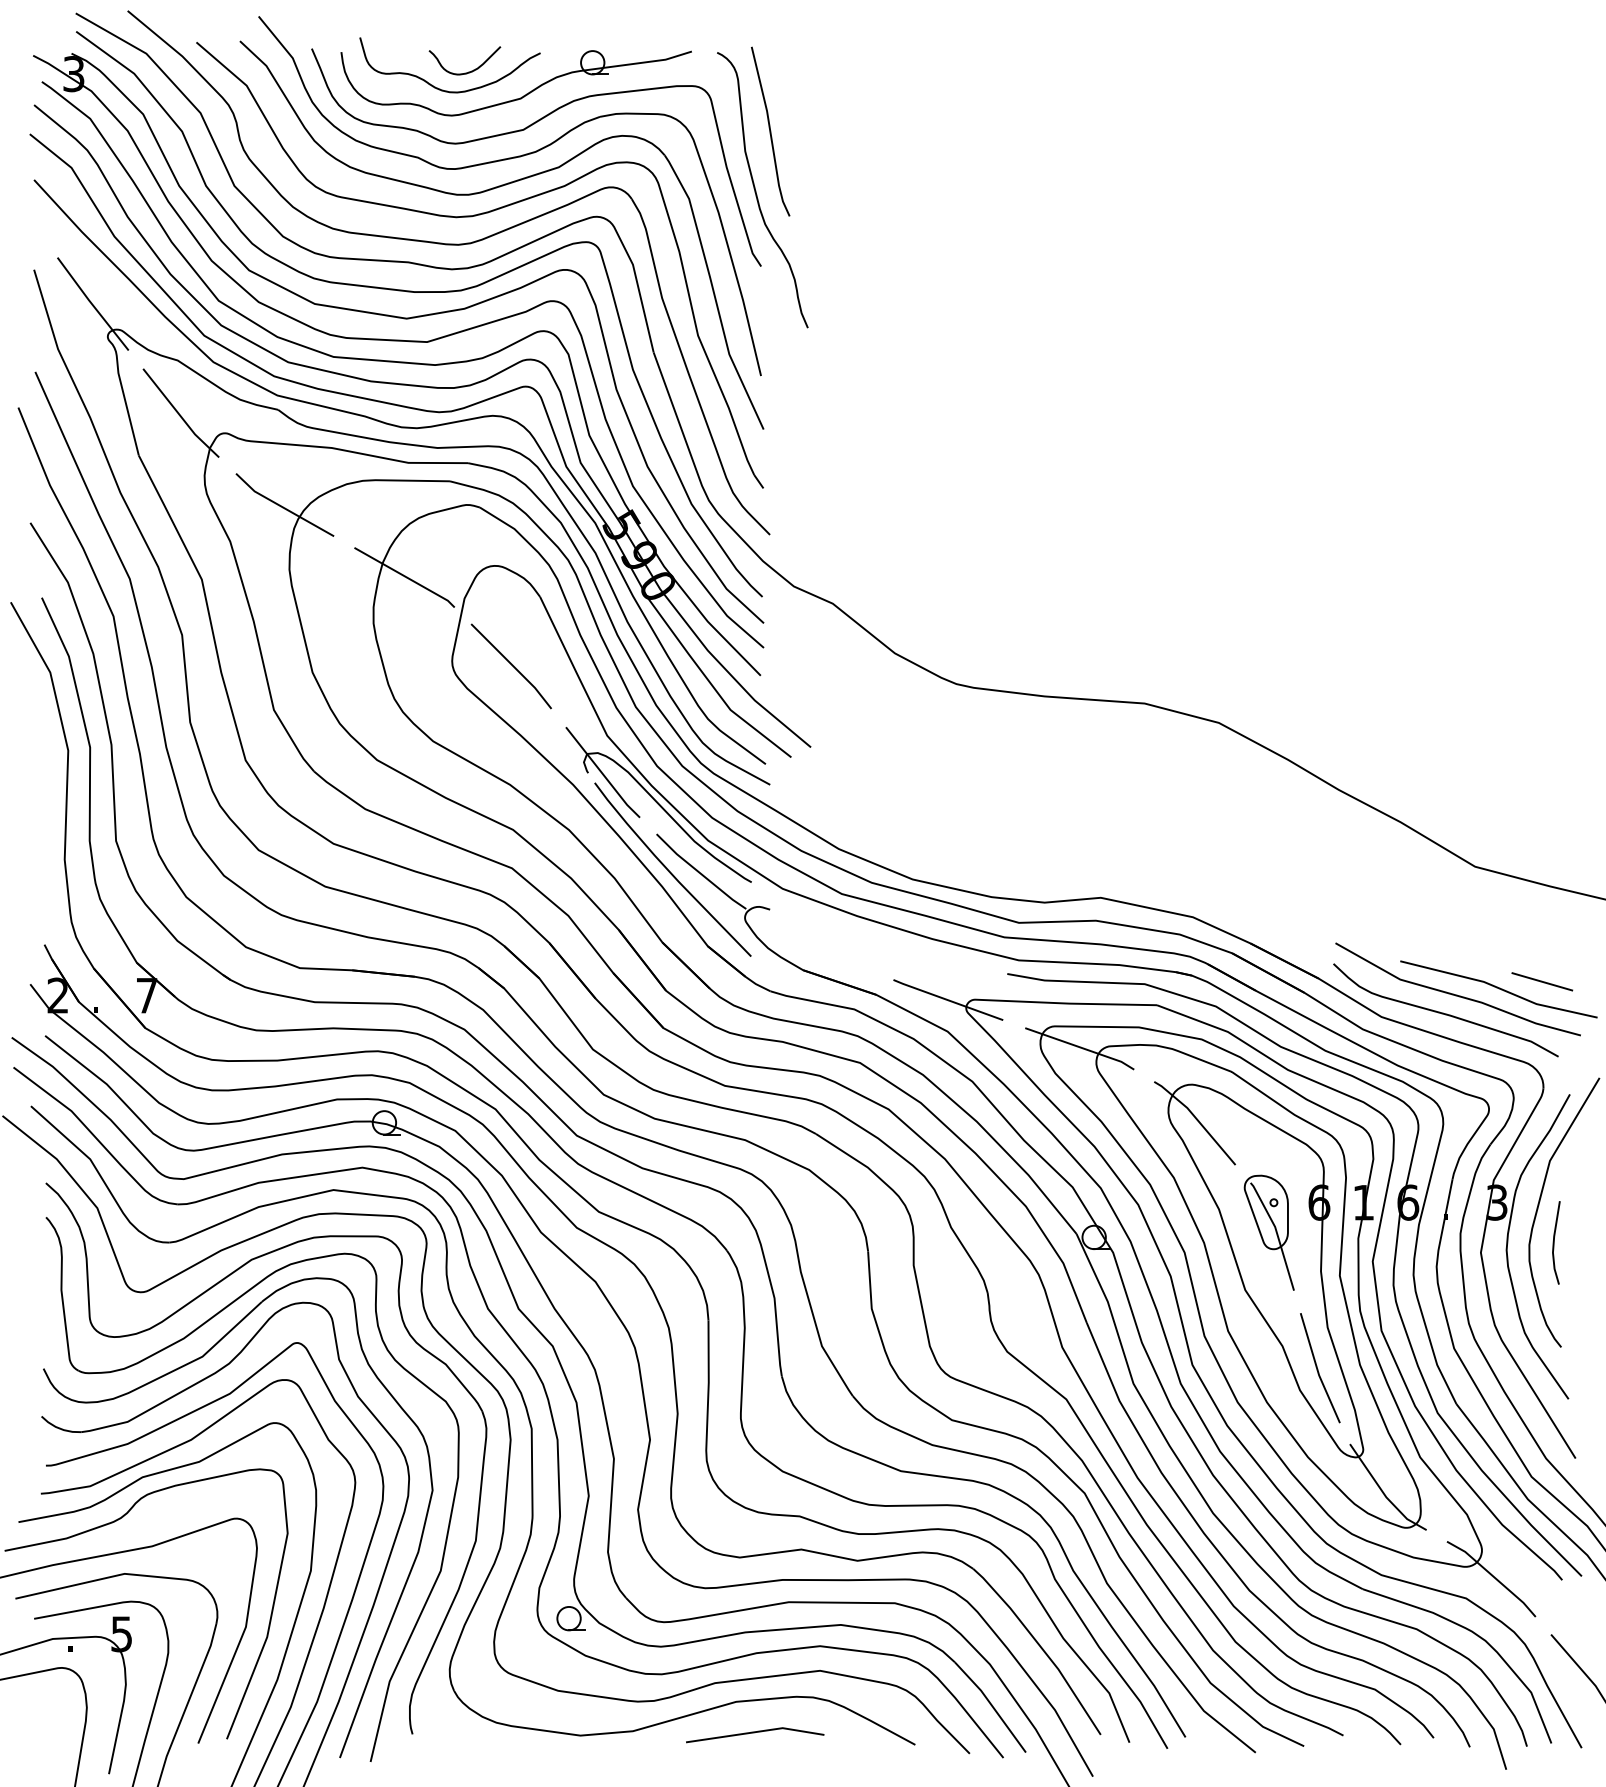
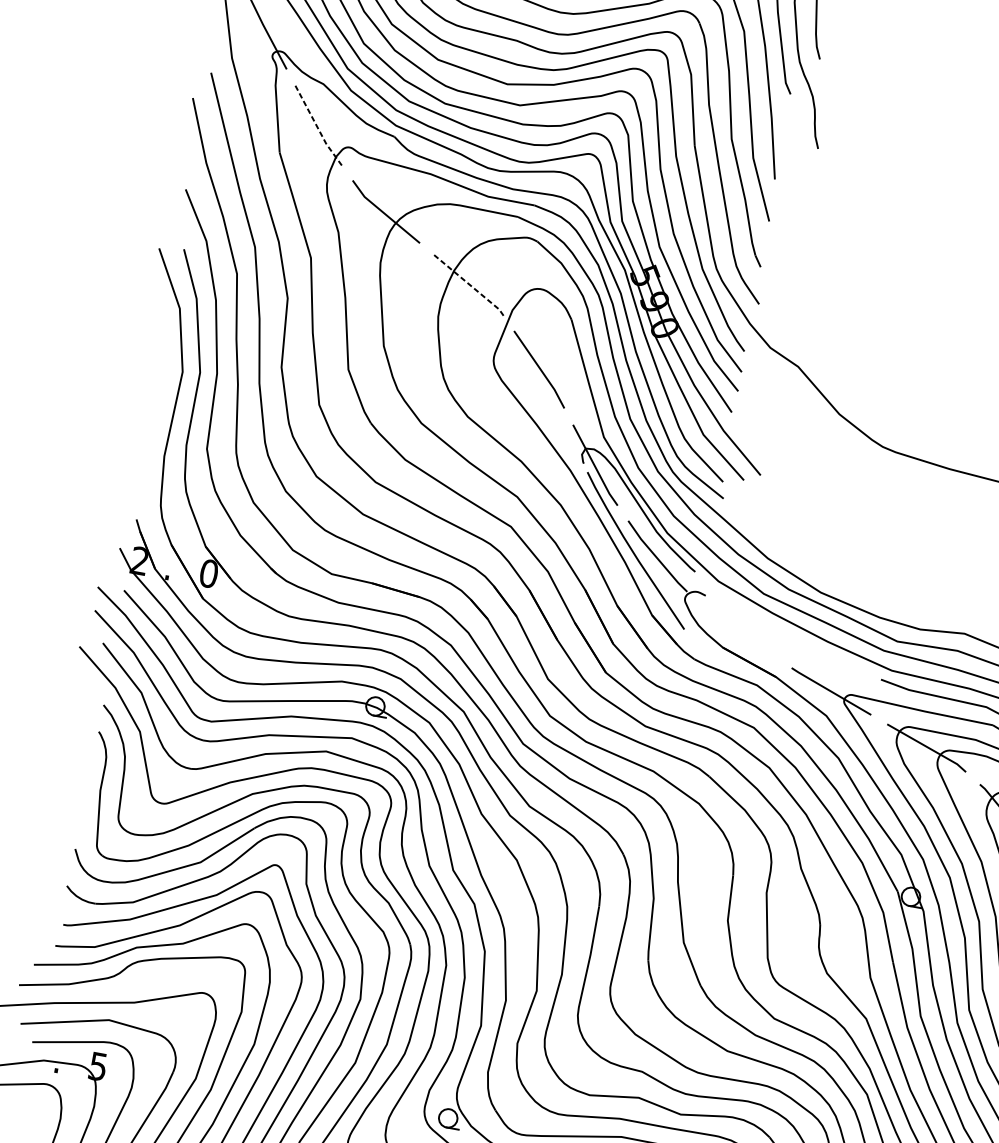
line: (179, 414) -> (317, 126), solid -> dashed
line: (405, 576) -> (469, 284), solid -> dashed
text: (146, 995) -> (208, 573), 7 -> 0

